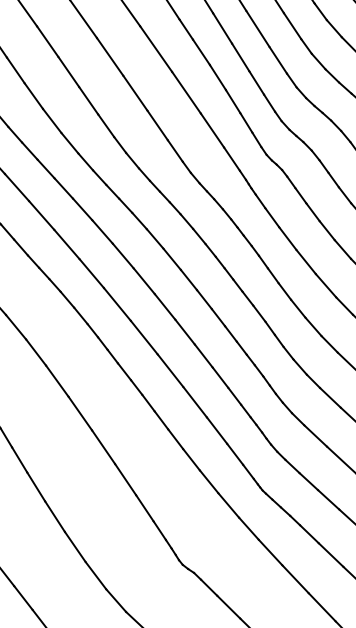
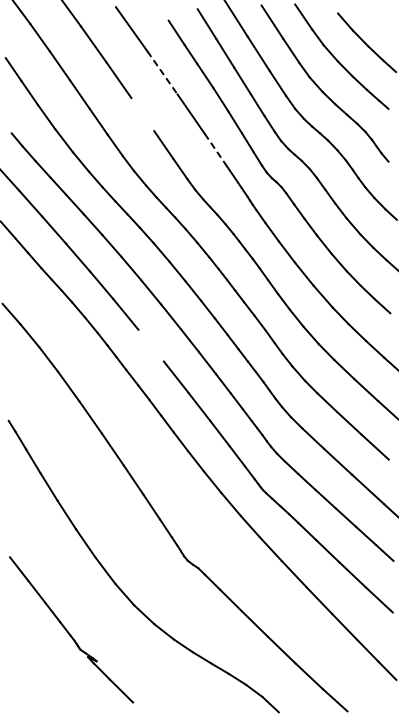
line: (156, 49) -> (162, 73), solid -> dashed
line: (135, 93) -> (142, 114), removed
line: (212, 131) -> (215, 150), solid -> dashed
line: (143, 337) -> (150, 345), removed

